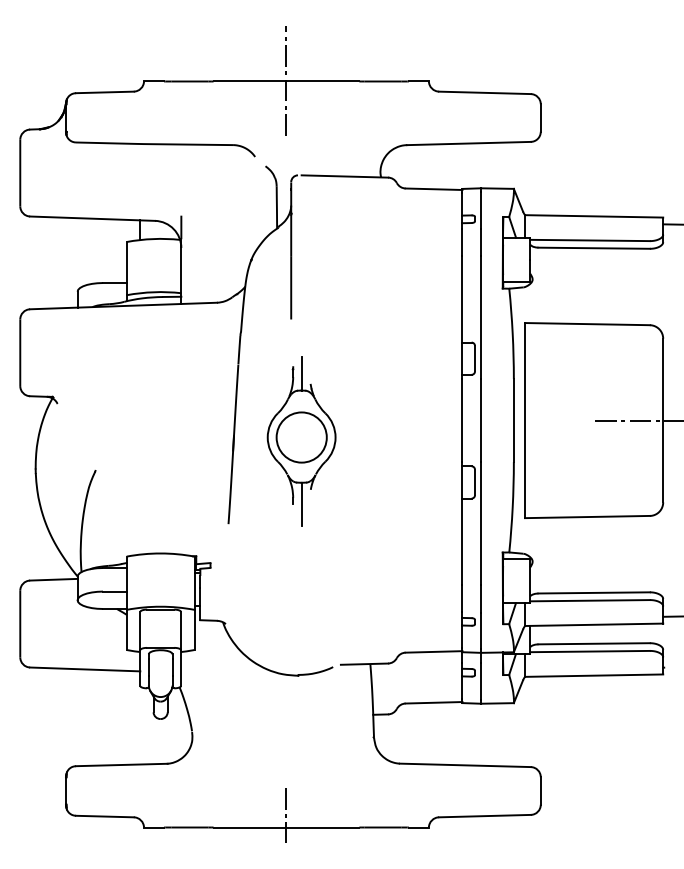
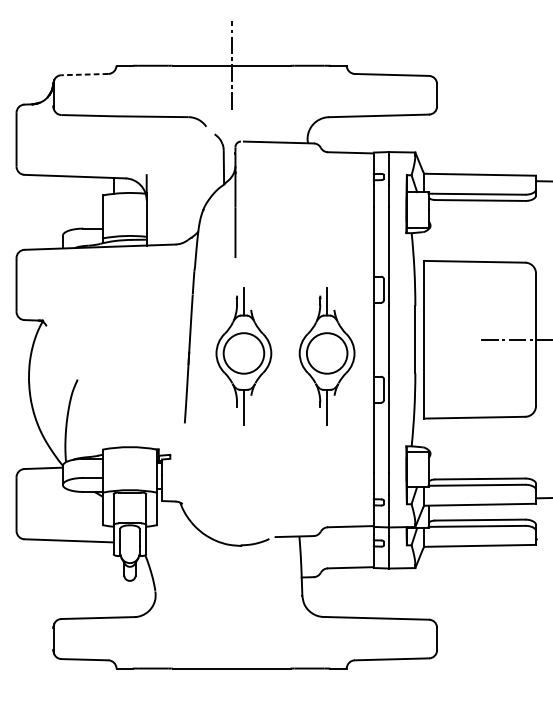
line: (104, 92) -> (84, 74), solid -> dashed
part: (404, 441) -> (327, 356), added
line: (286, 814) -> (231, 658), removed

